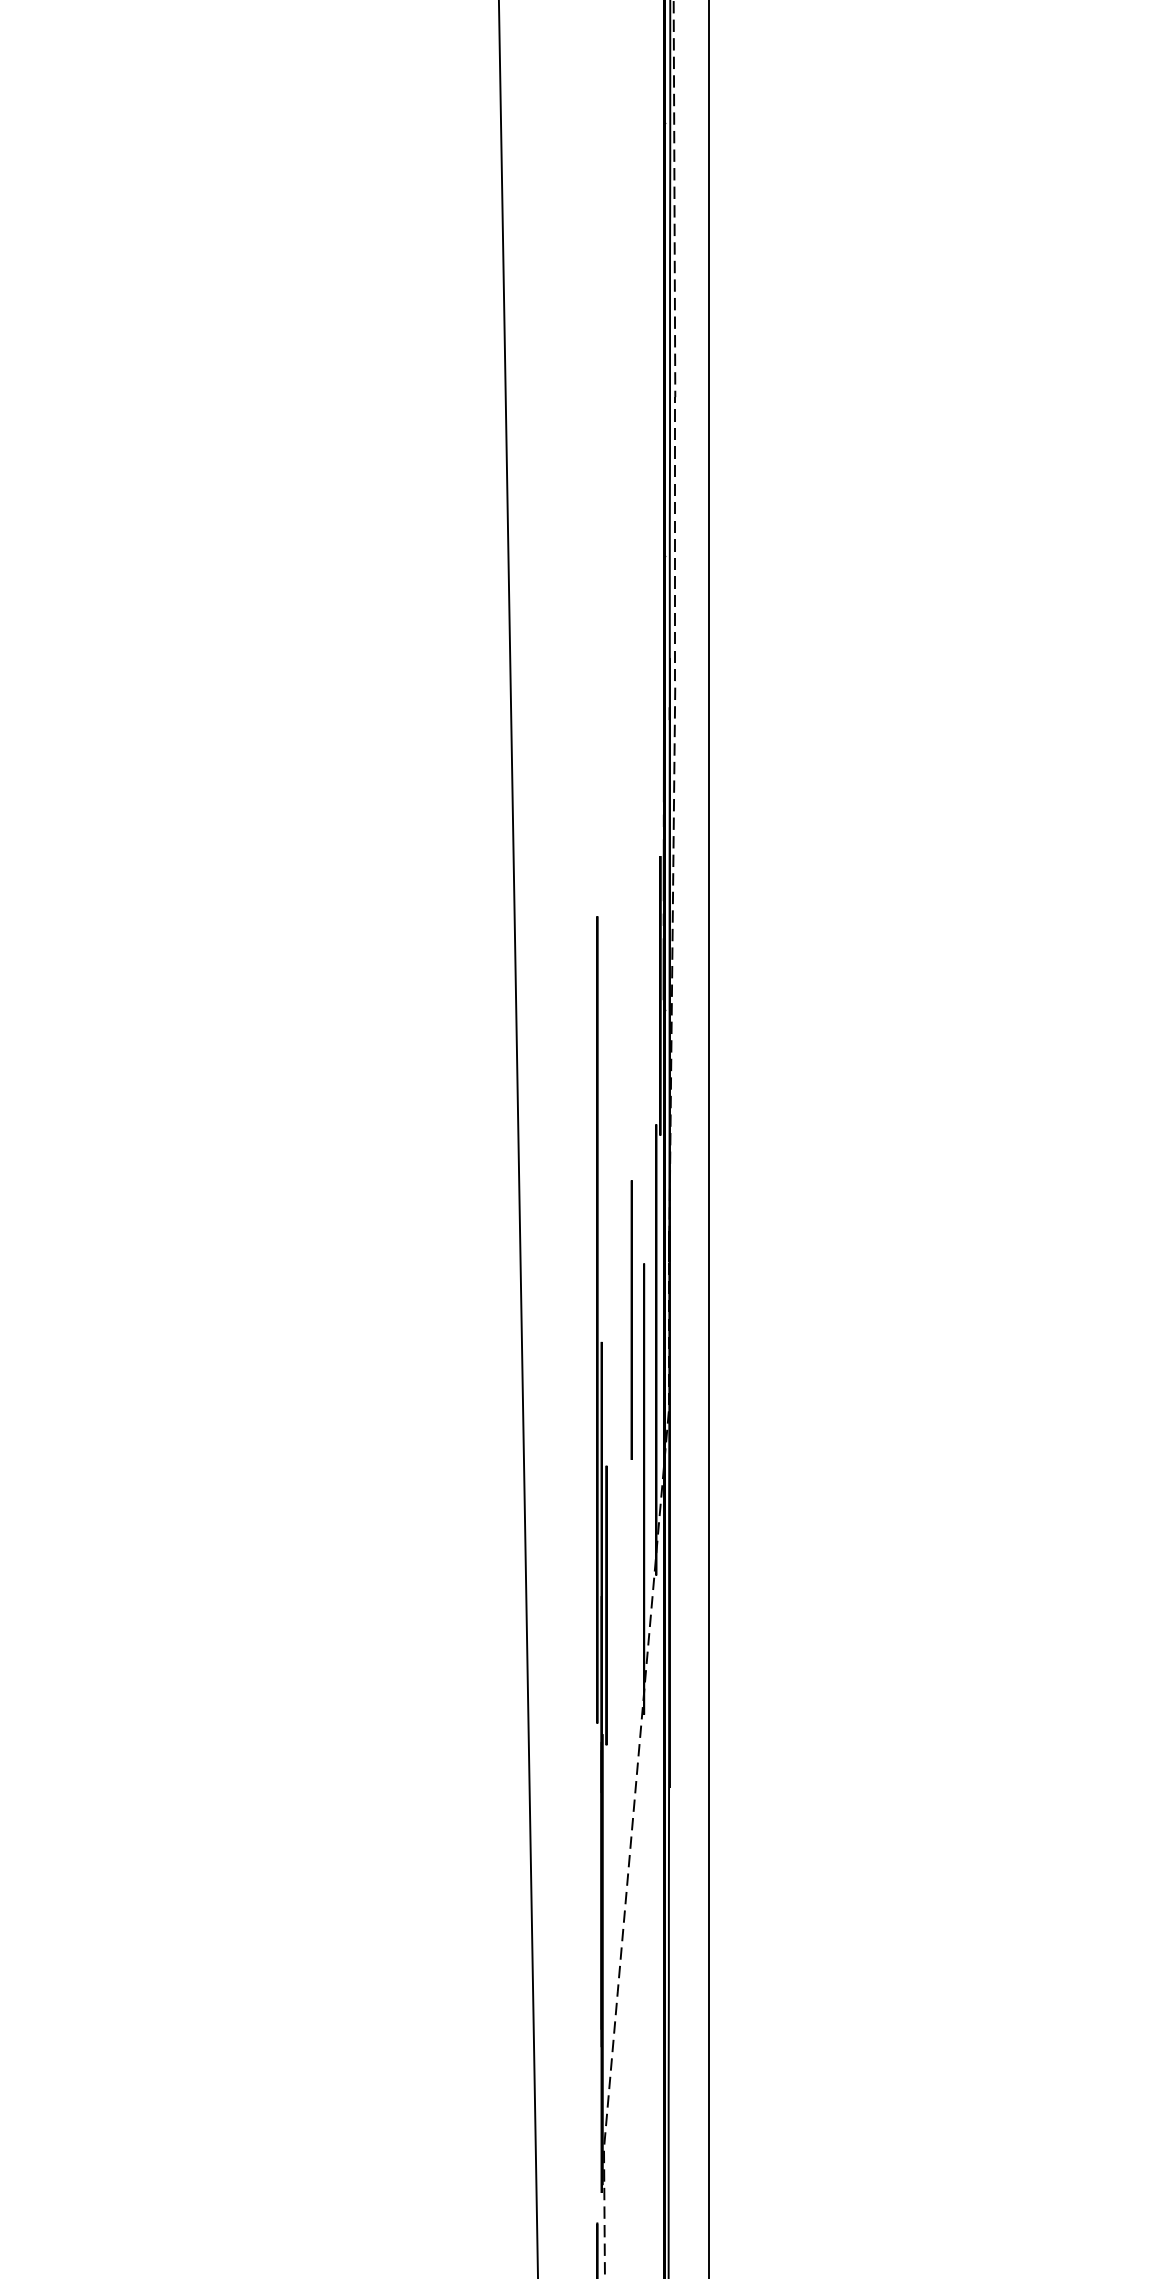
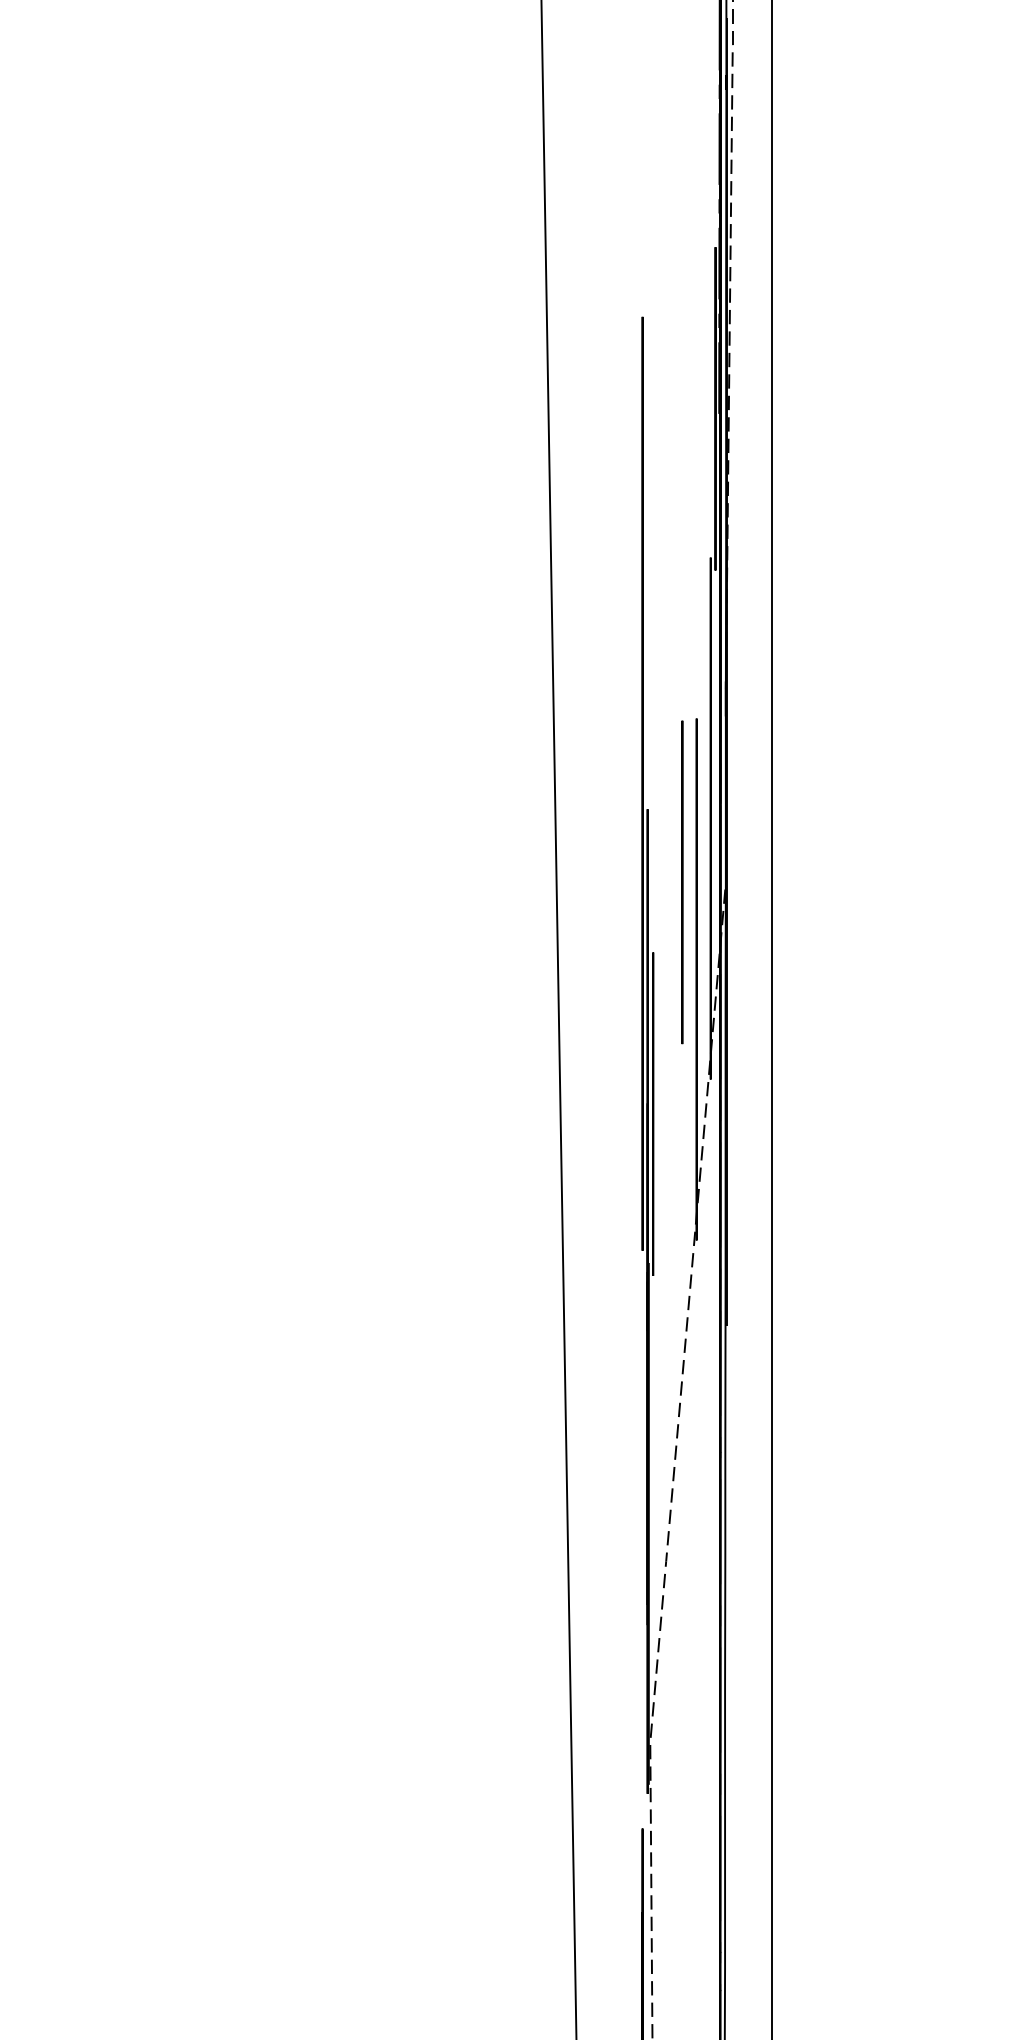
line: (631, 1319) -> (682, 881), moved

